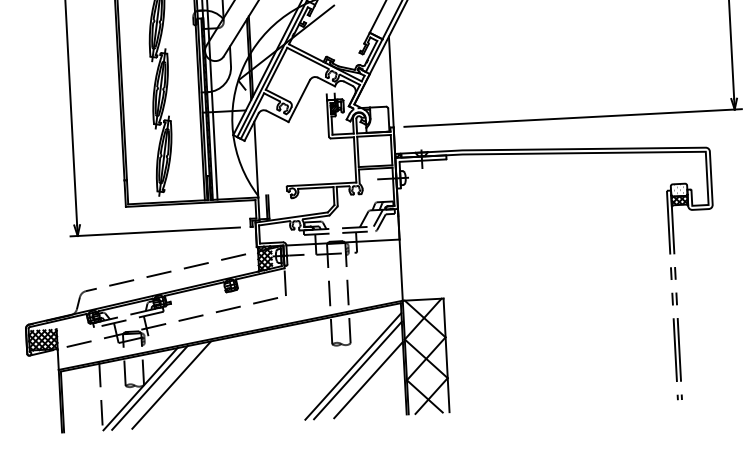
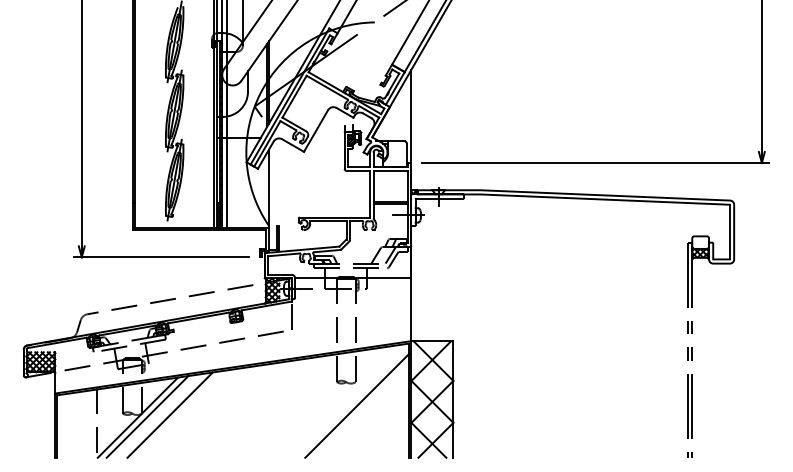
line: (357, 369) -> (361, 409), removed
line: (367, 380) -> (371, 420), removed

